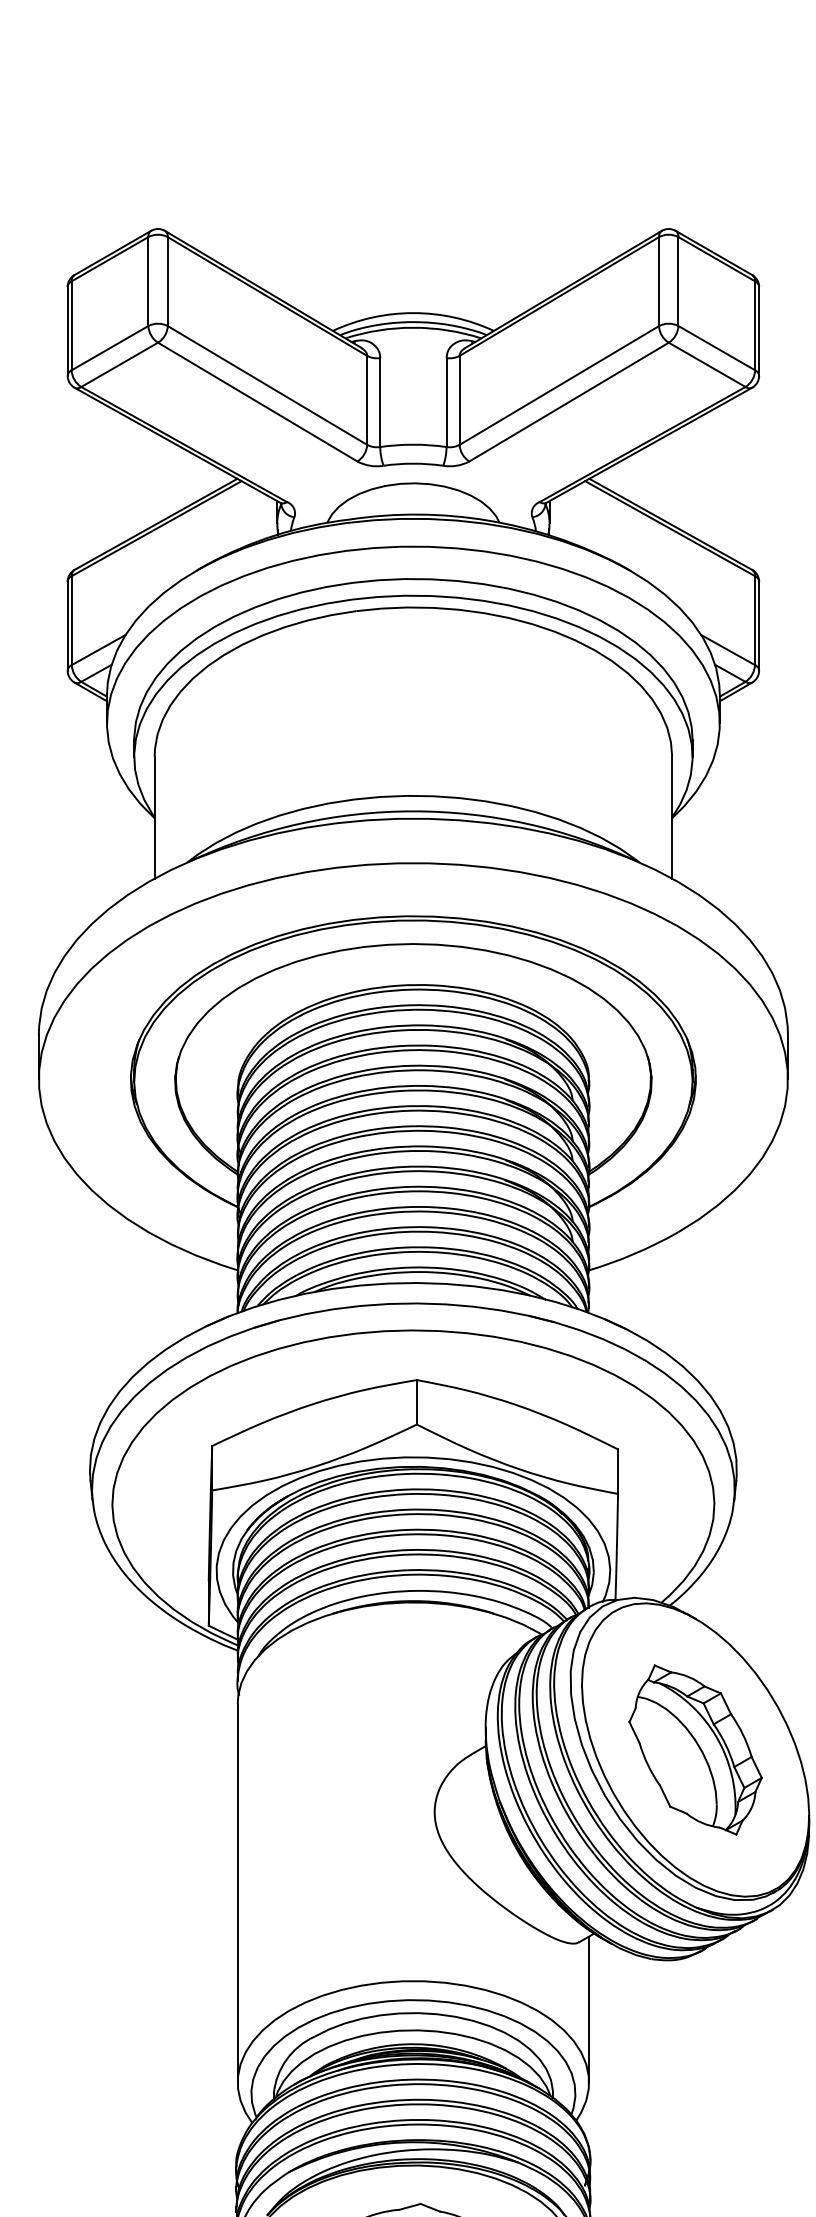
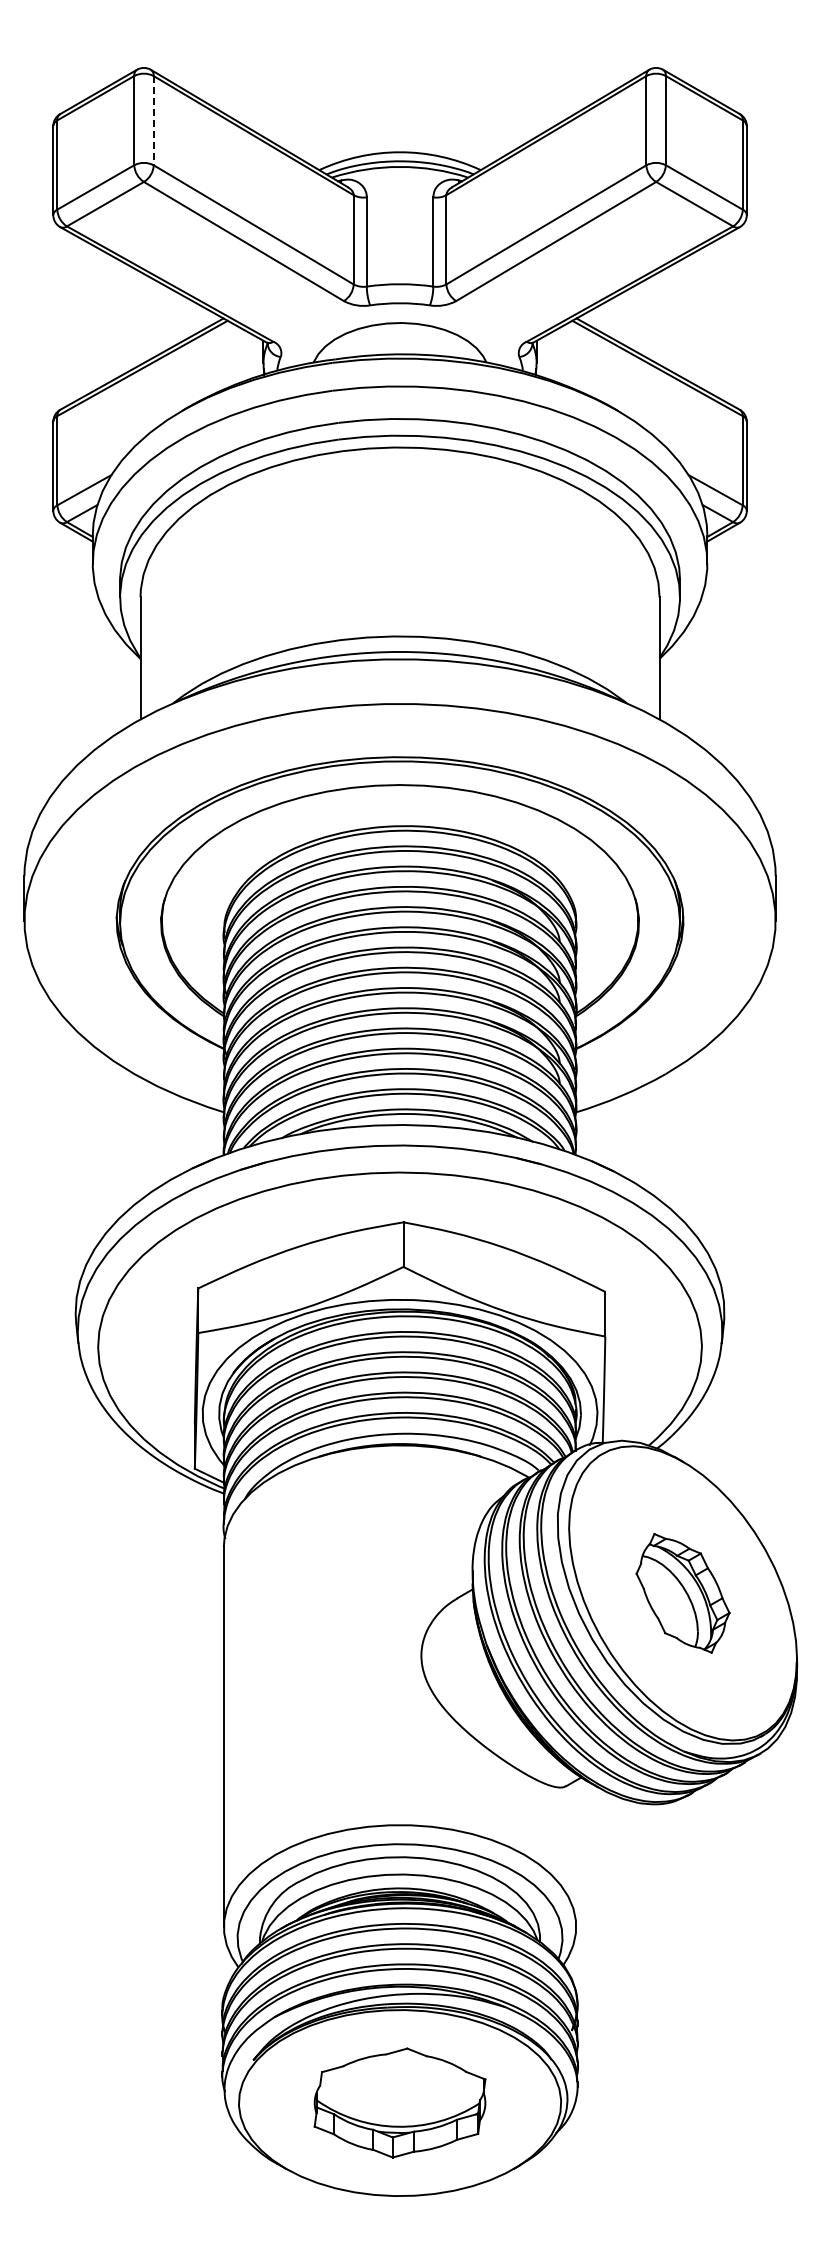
line: (167, 281) -> (153, 120), solid -> dashed
part: (695, 1750) -> (682, 1593), size x0.7
line: (589, 2009) -> (576, 1853), removed

